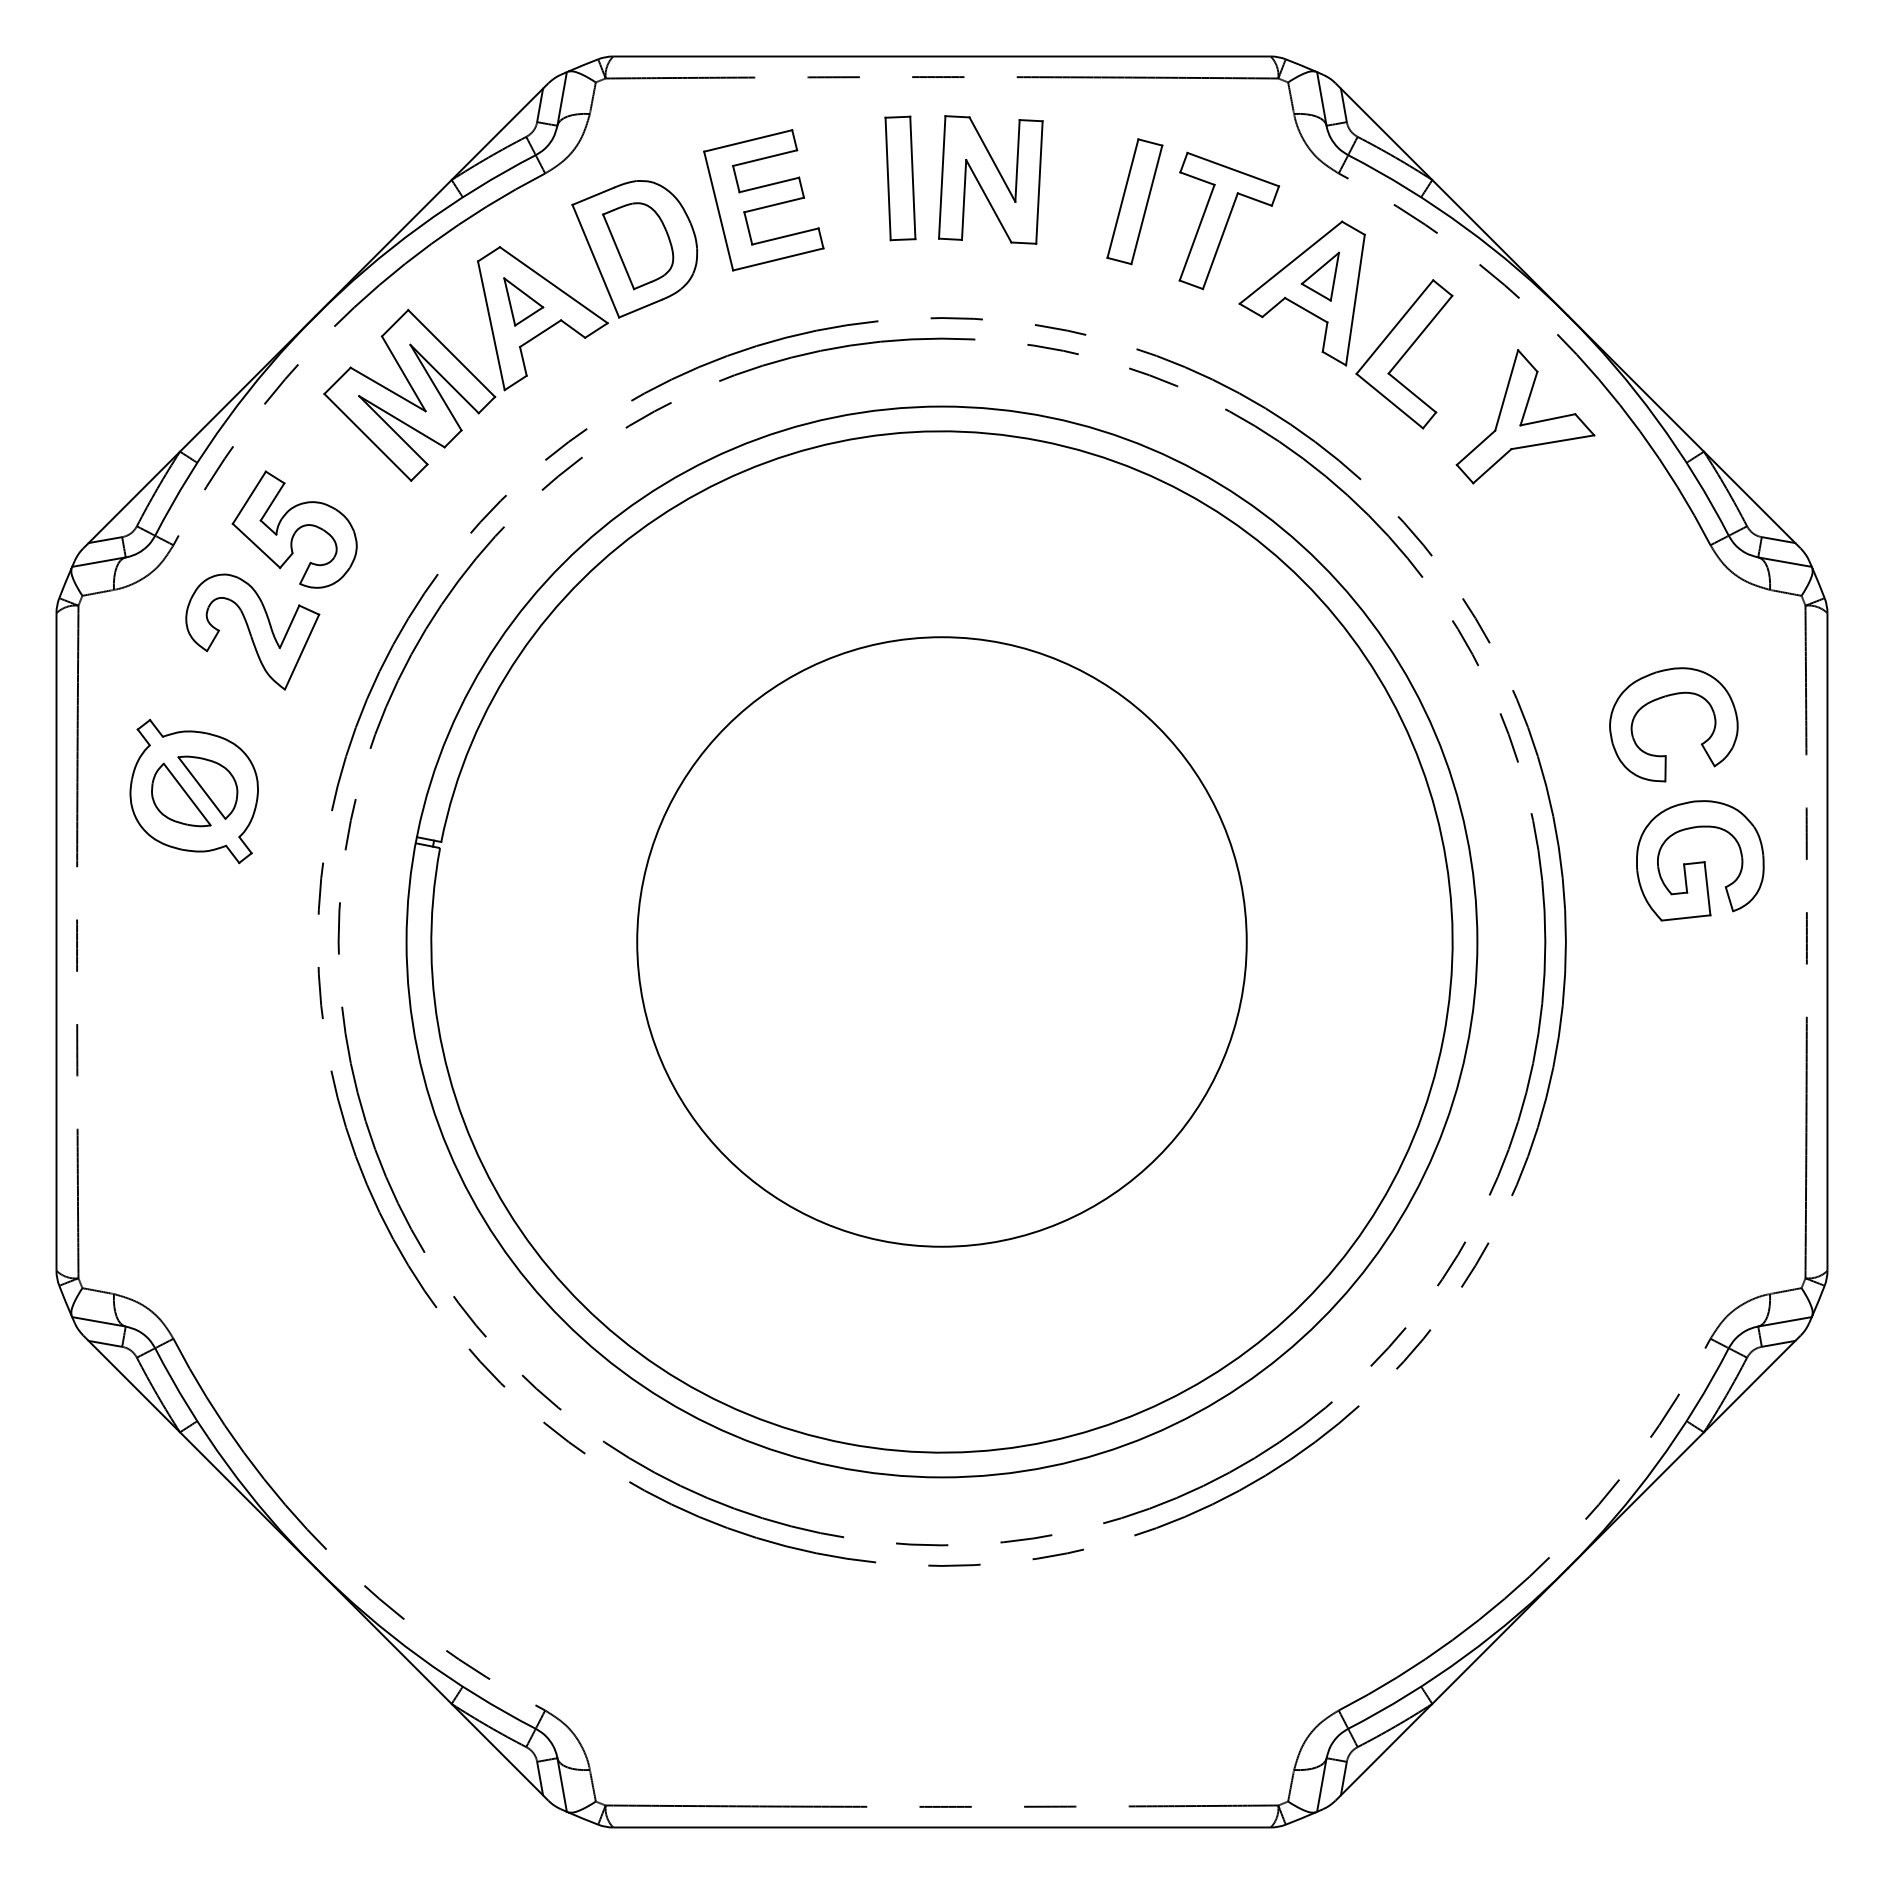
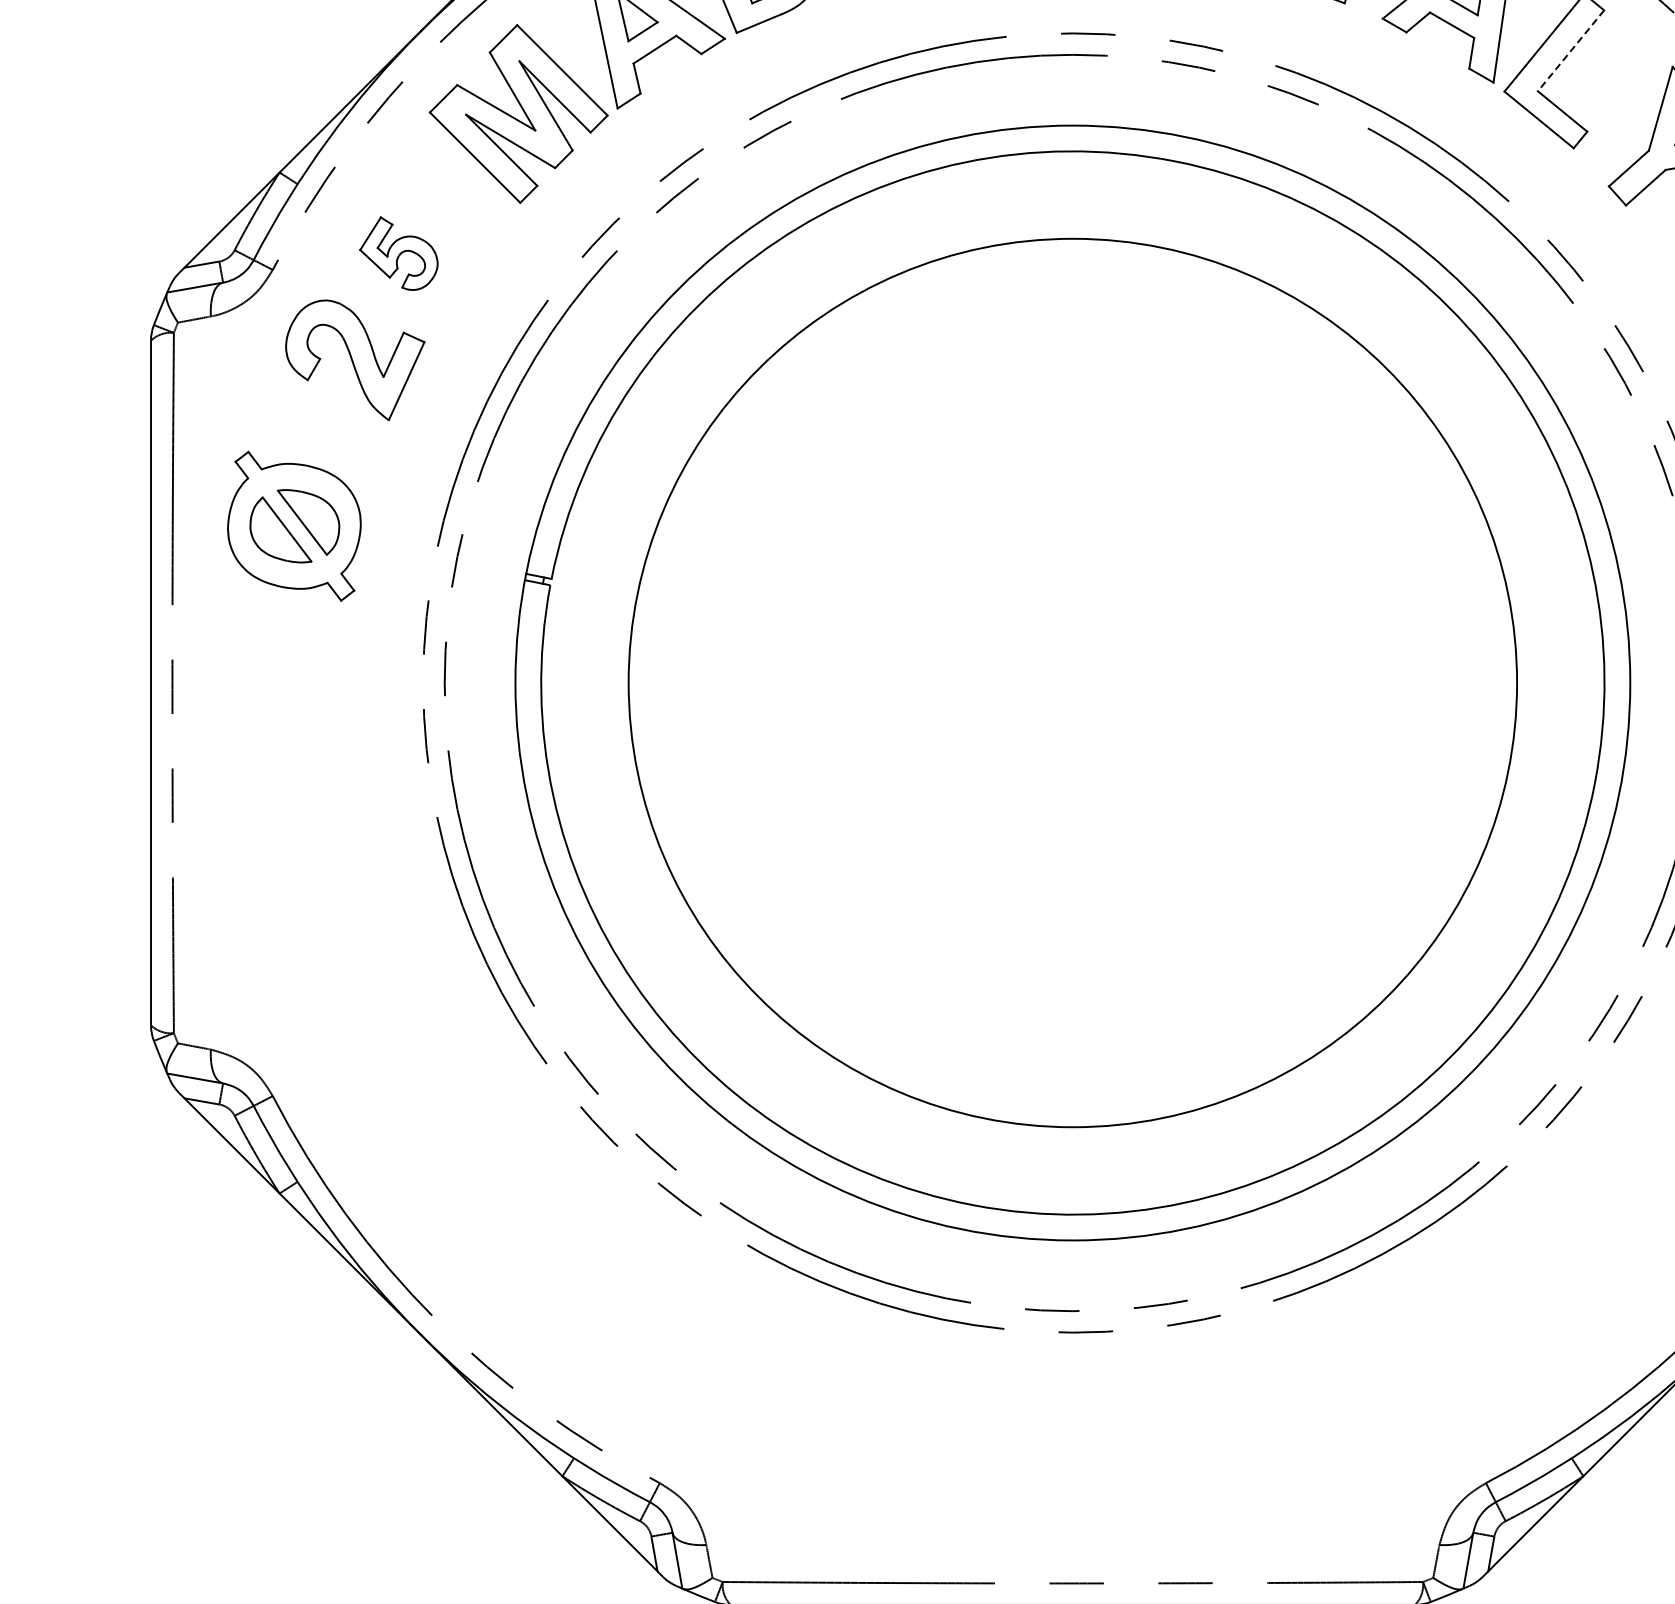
line: (1420, 335) -> (1571, 51), solid -> dashed
part: (294, 529) -> (398, 253), size x0.6
circle: (941, 941) -> (1072, 682), size x1.4

